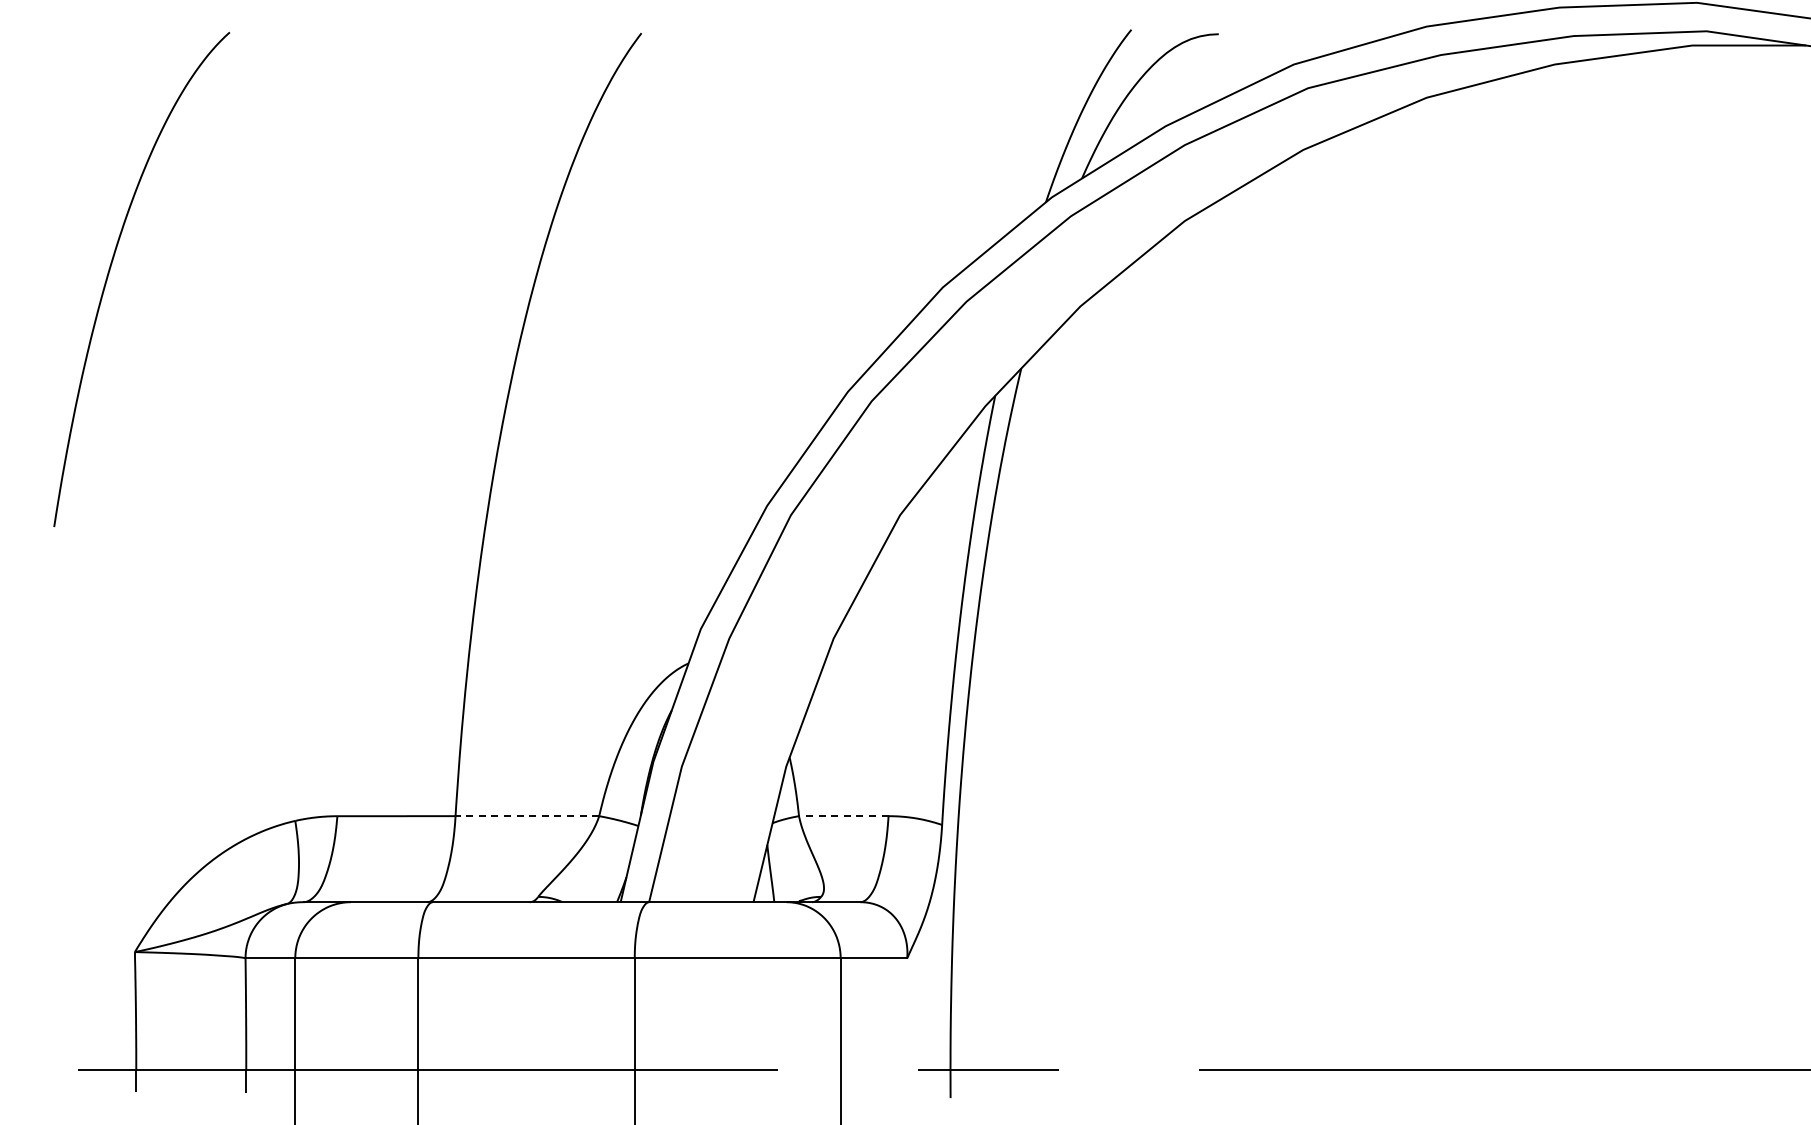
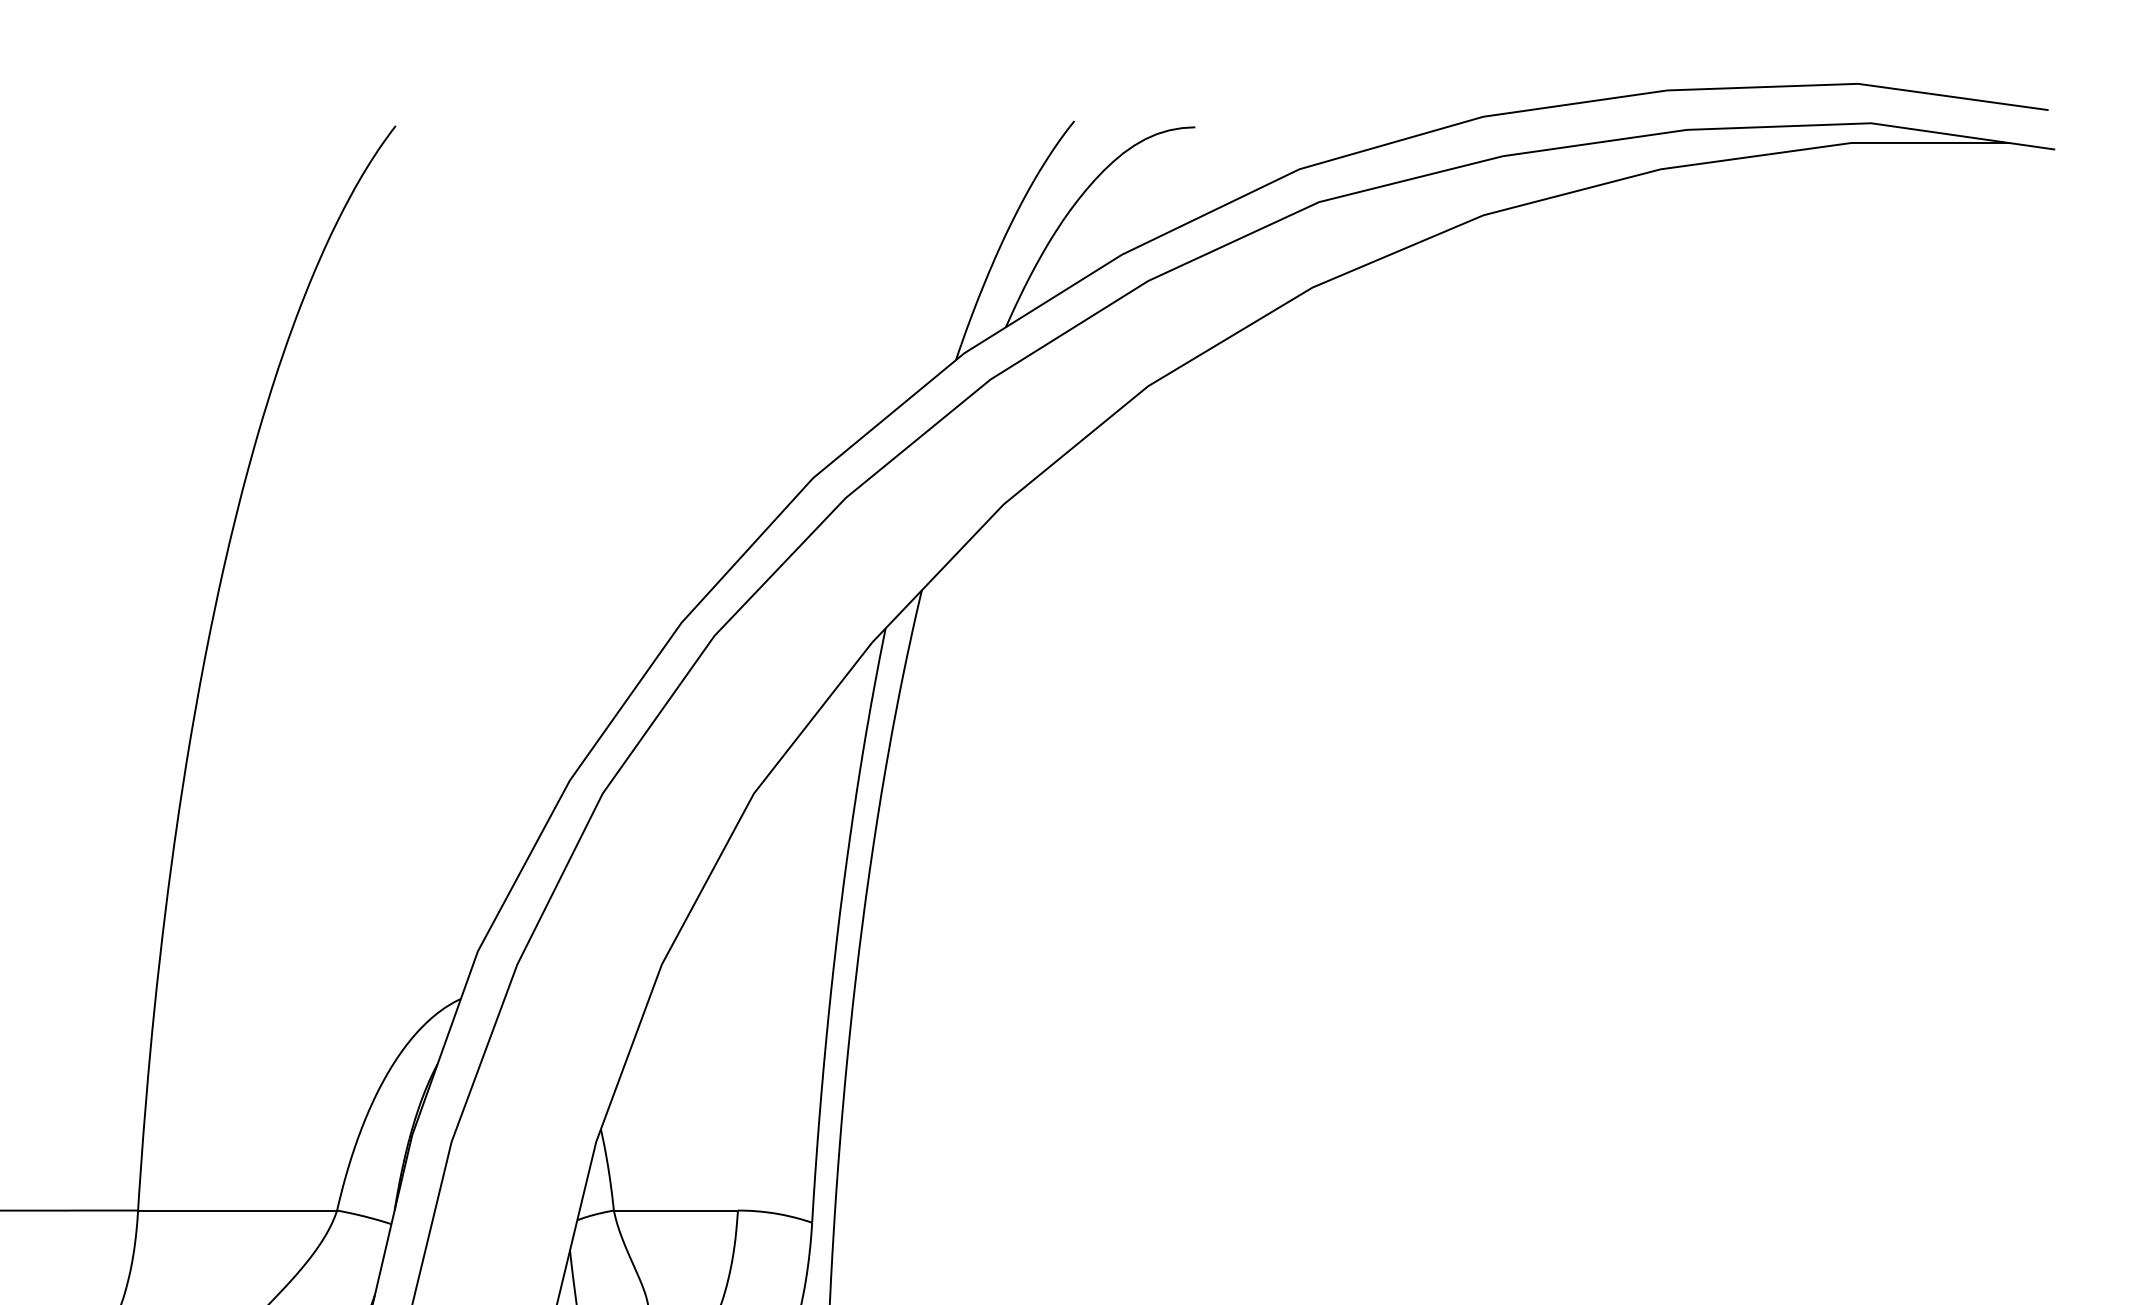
line: (527, 816) -> (237, 1211), dashed -> solid
line: (843, 816) -> (675, 1211), dashed -> solid

